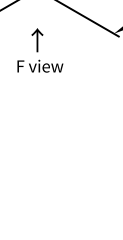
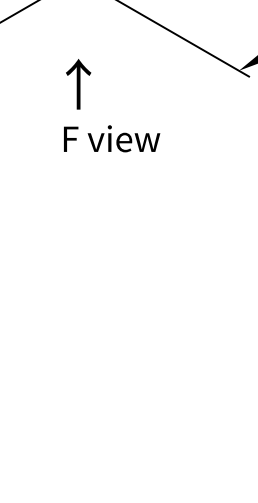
text: (40, 65) -> (112, 137), moved

